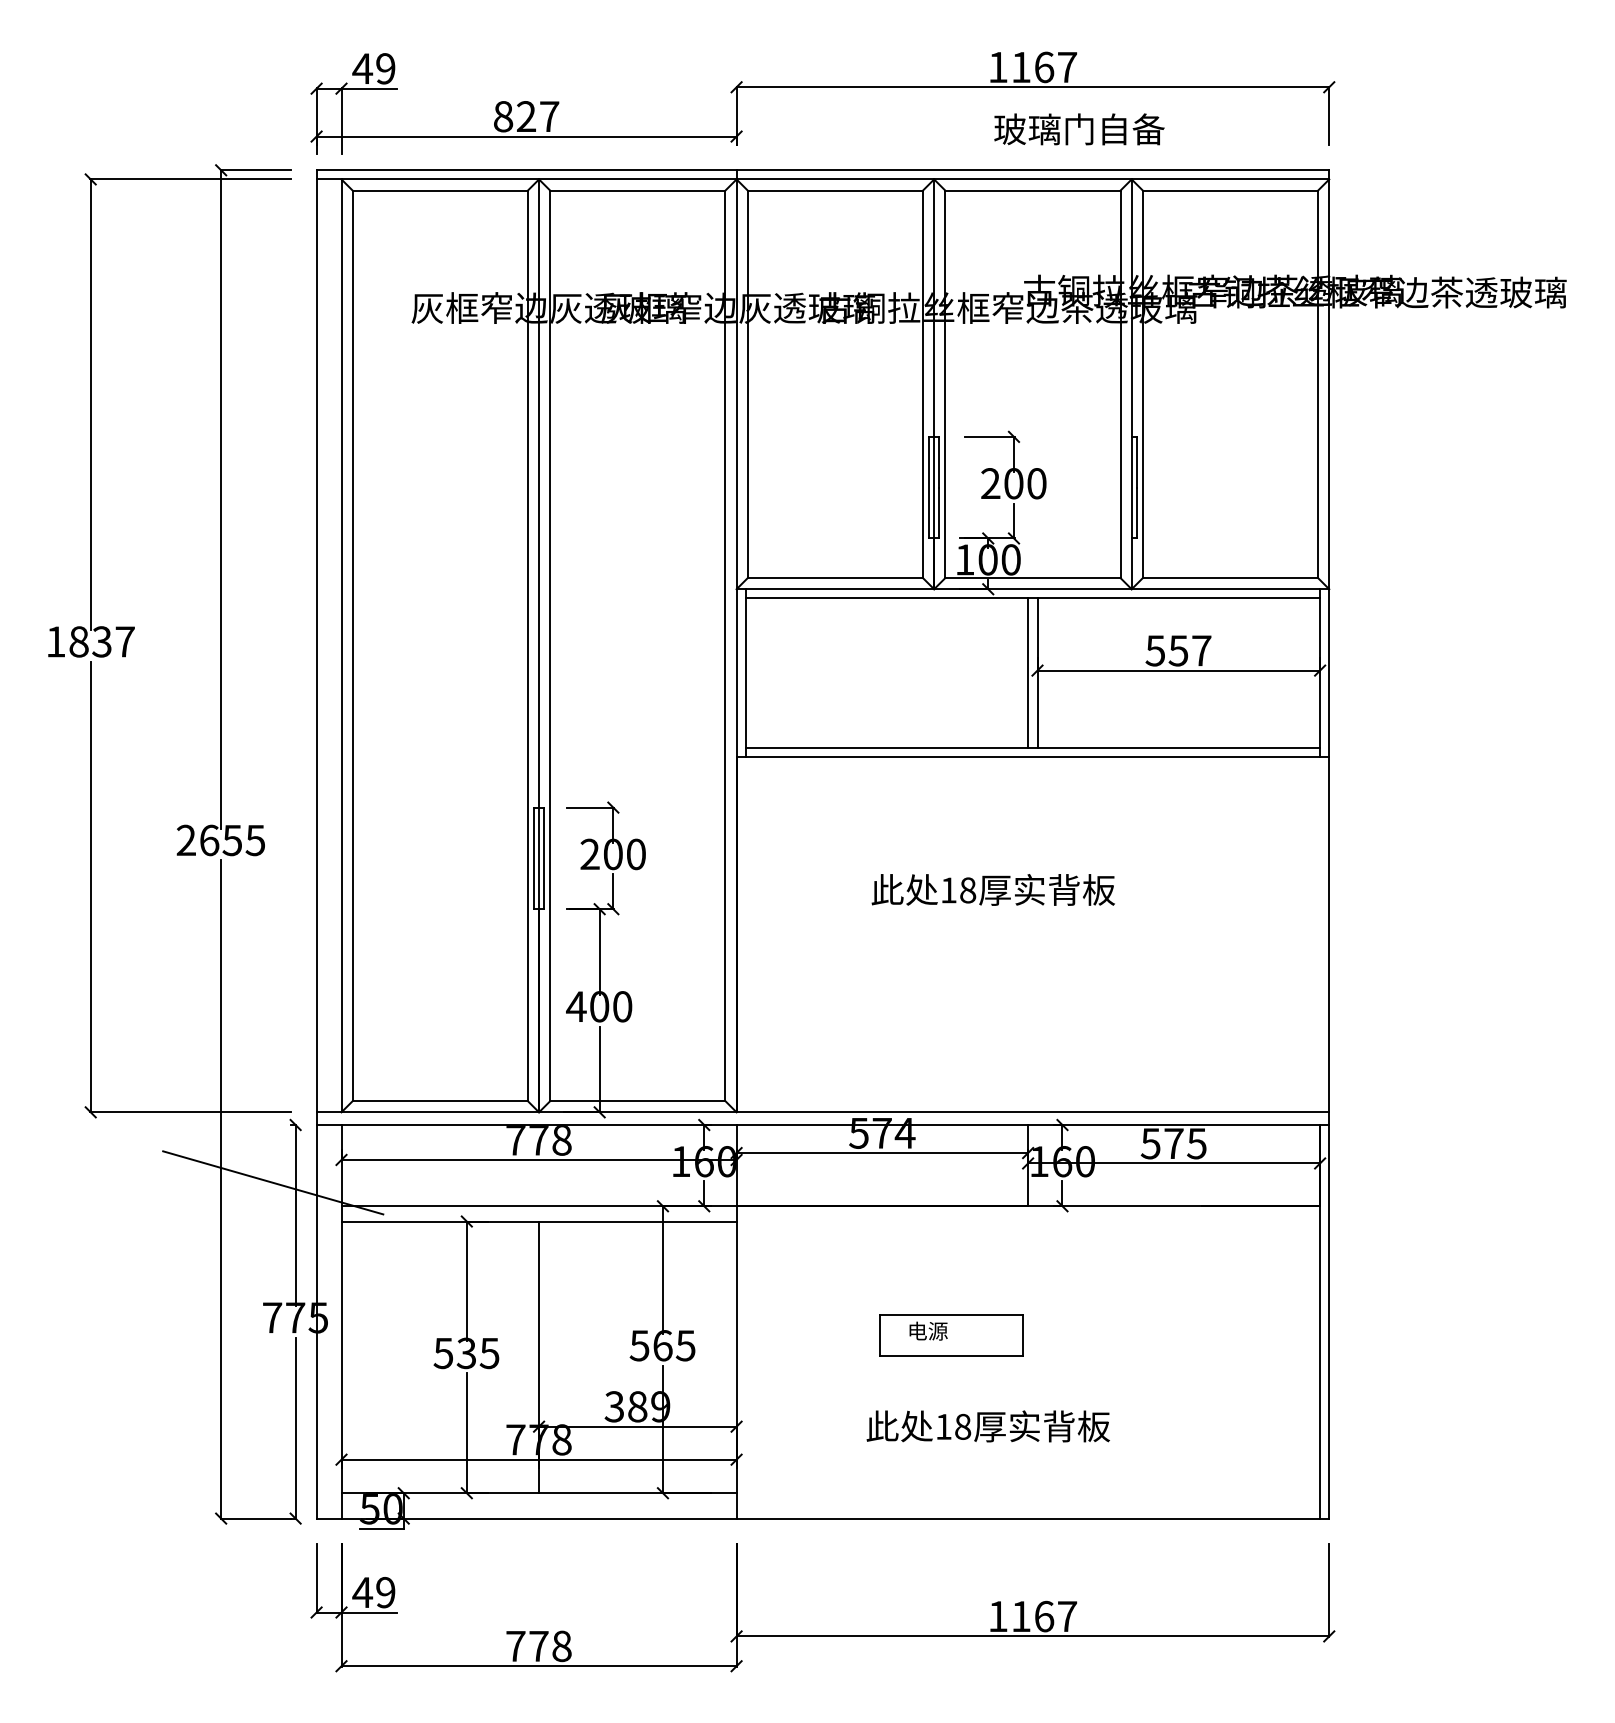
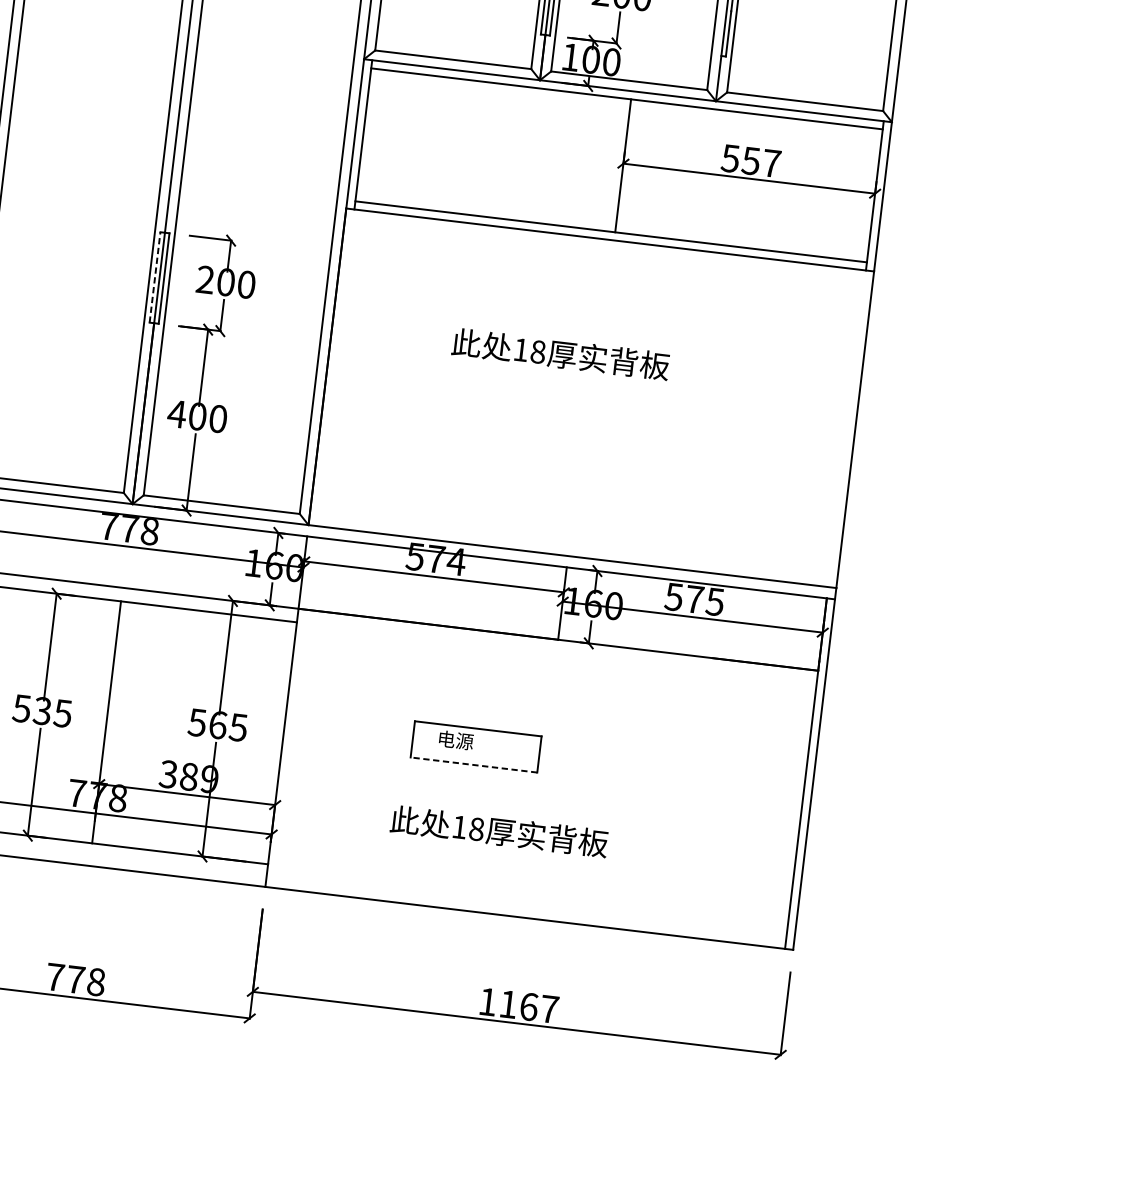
line: (1028, 672) -> (615, 164), removed
line: (533, 858) -> (154, 277), solid -> dashed
line: (950, 1356) -> (473, 765), solid -> dashed

